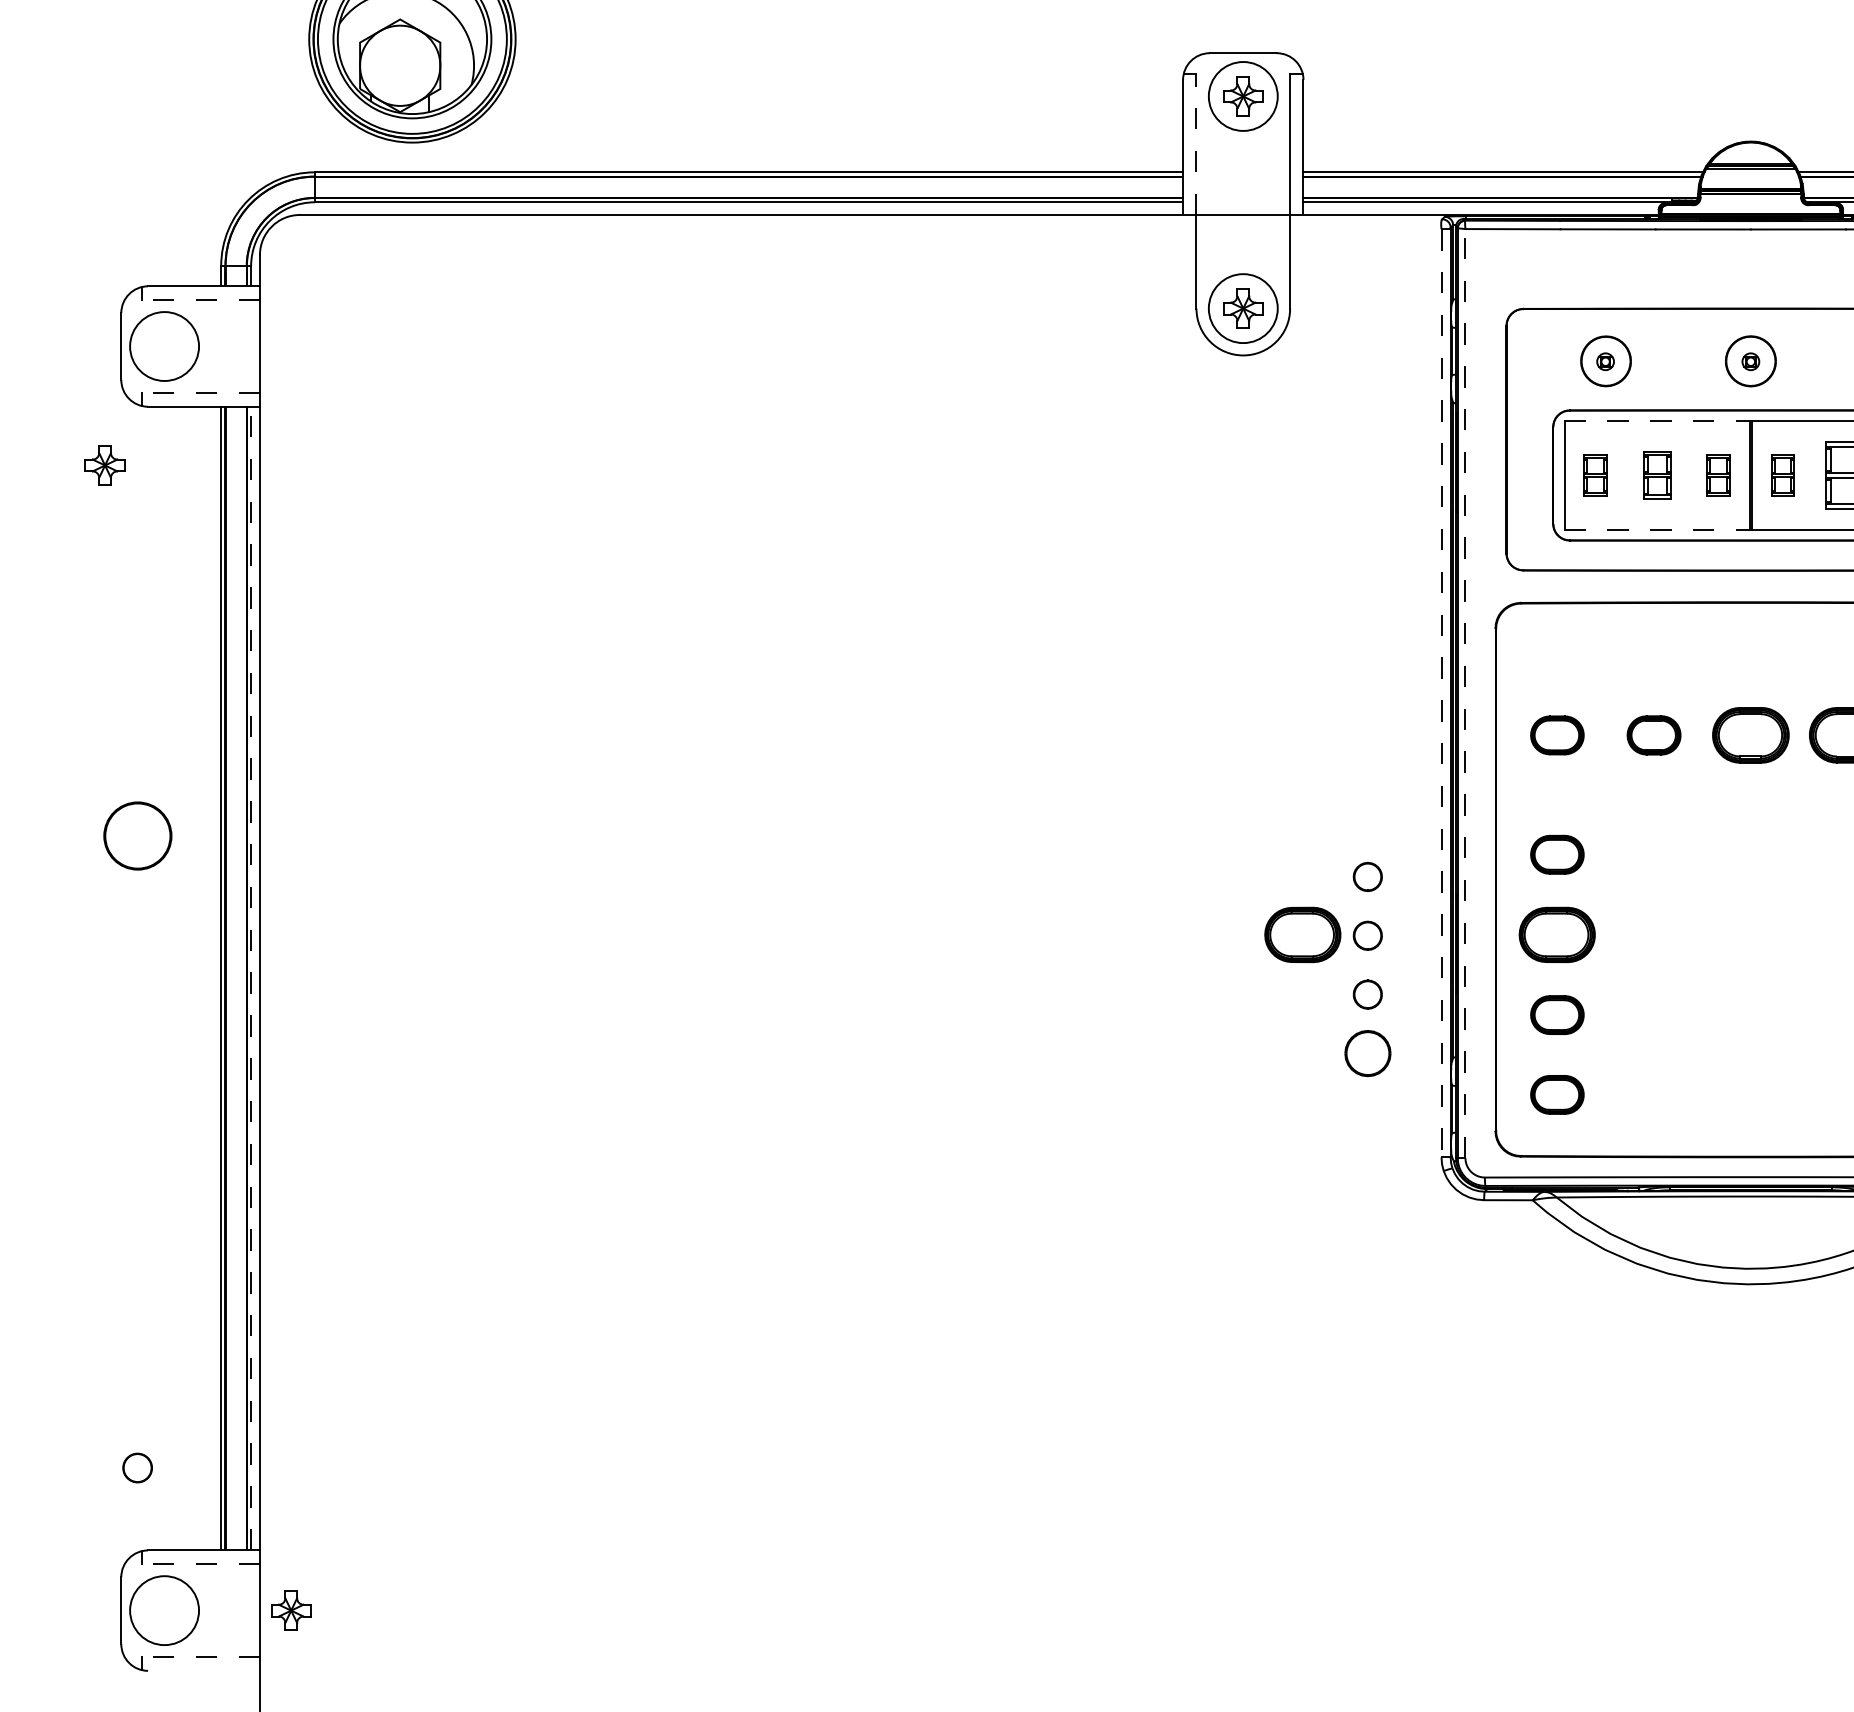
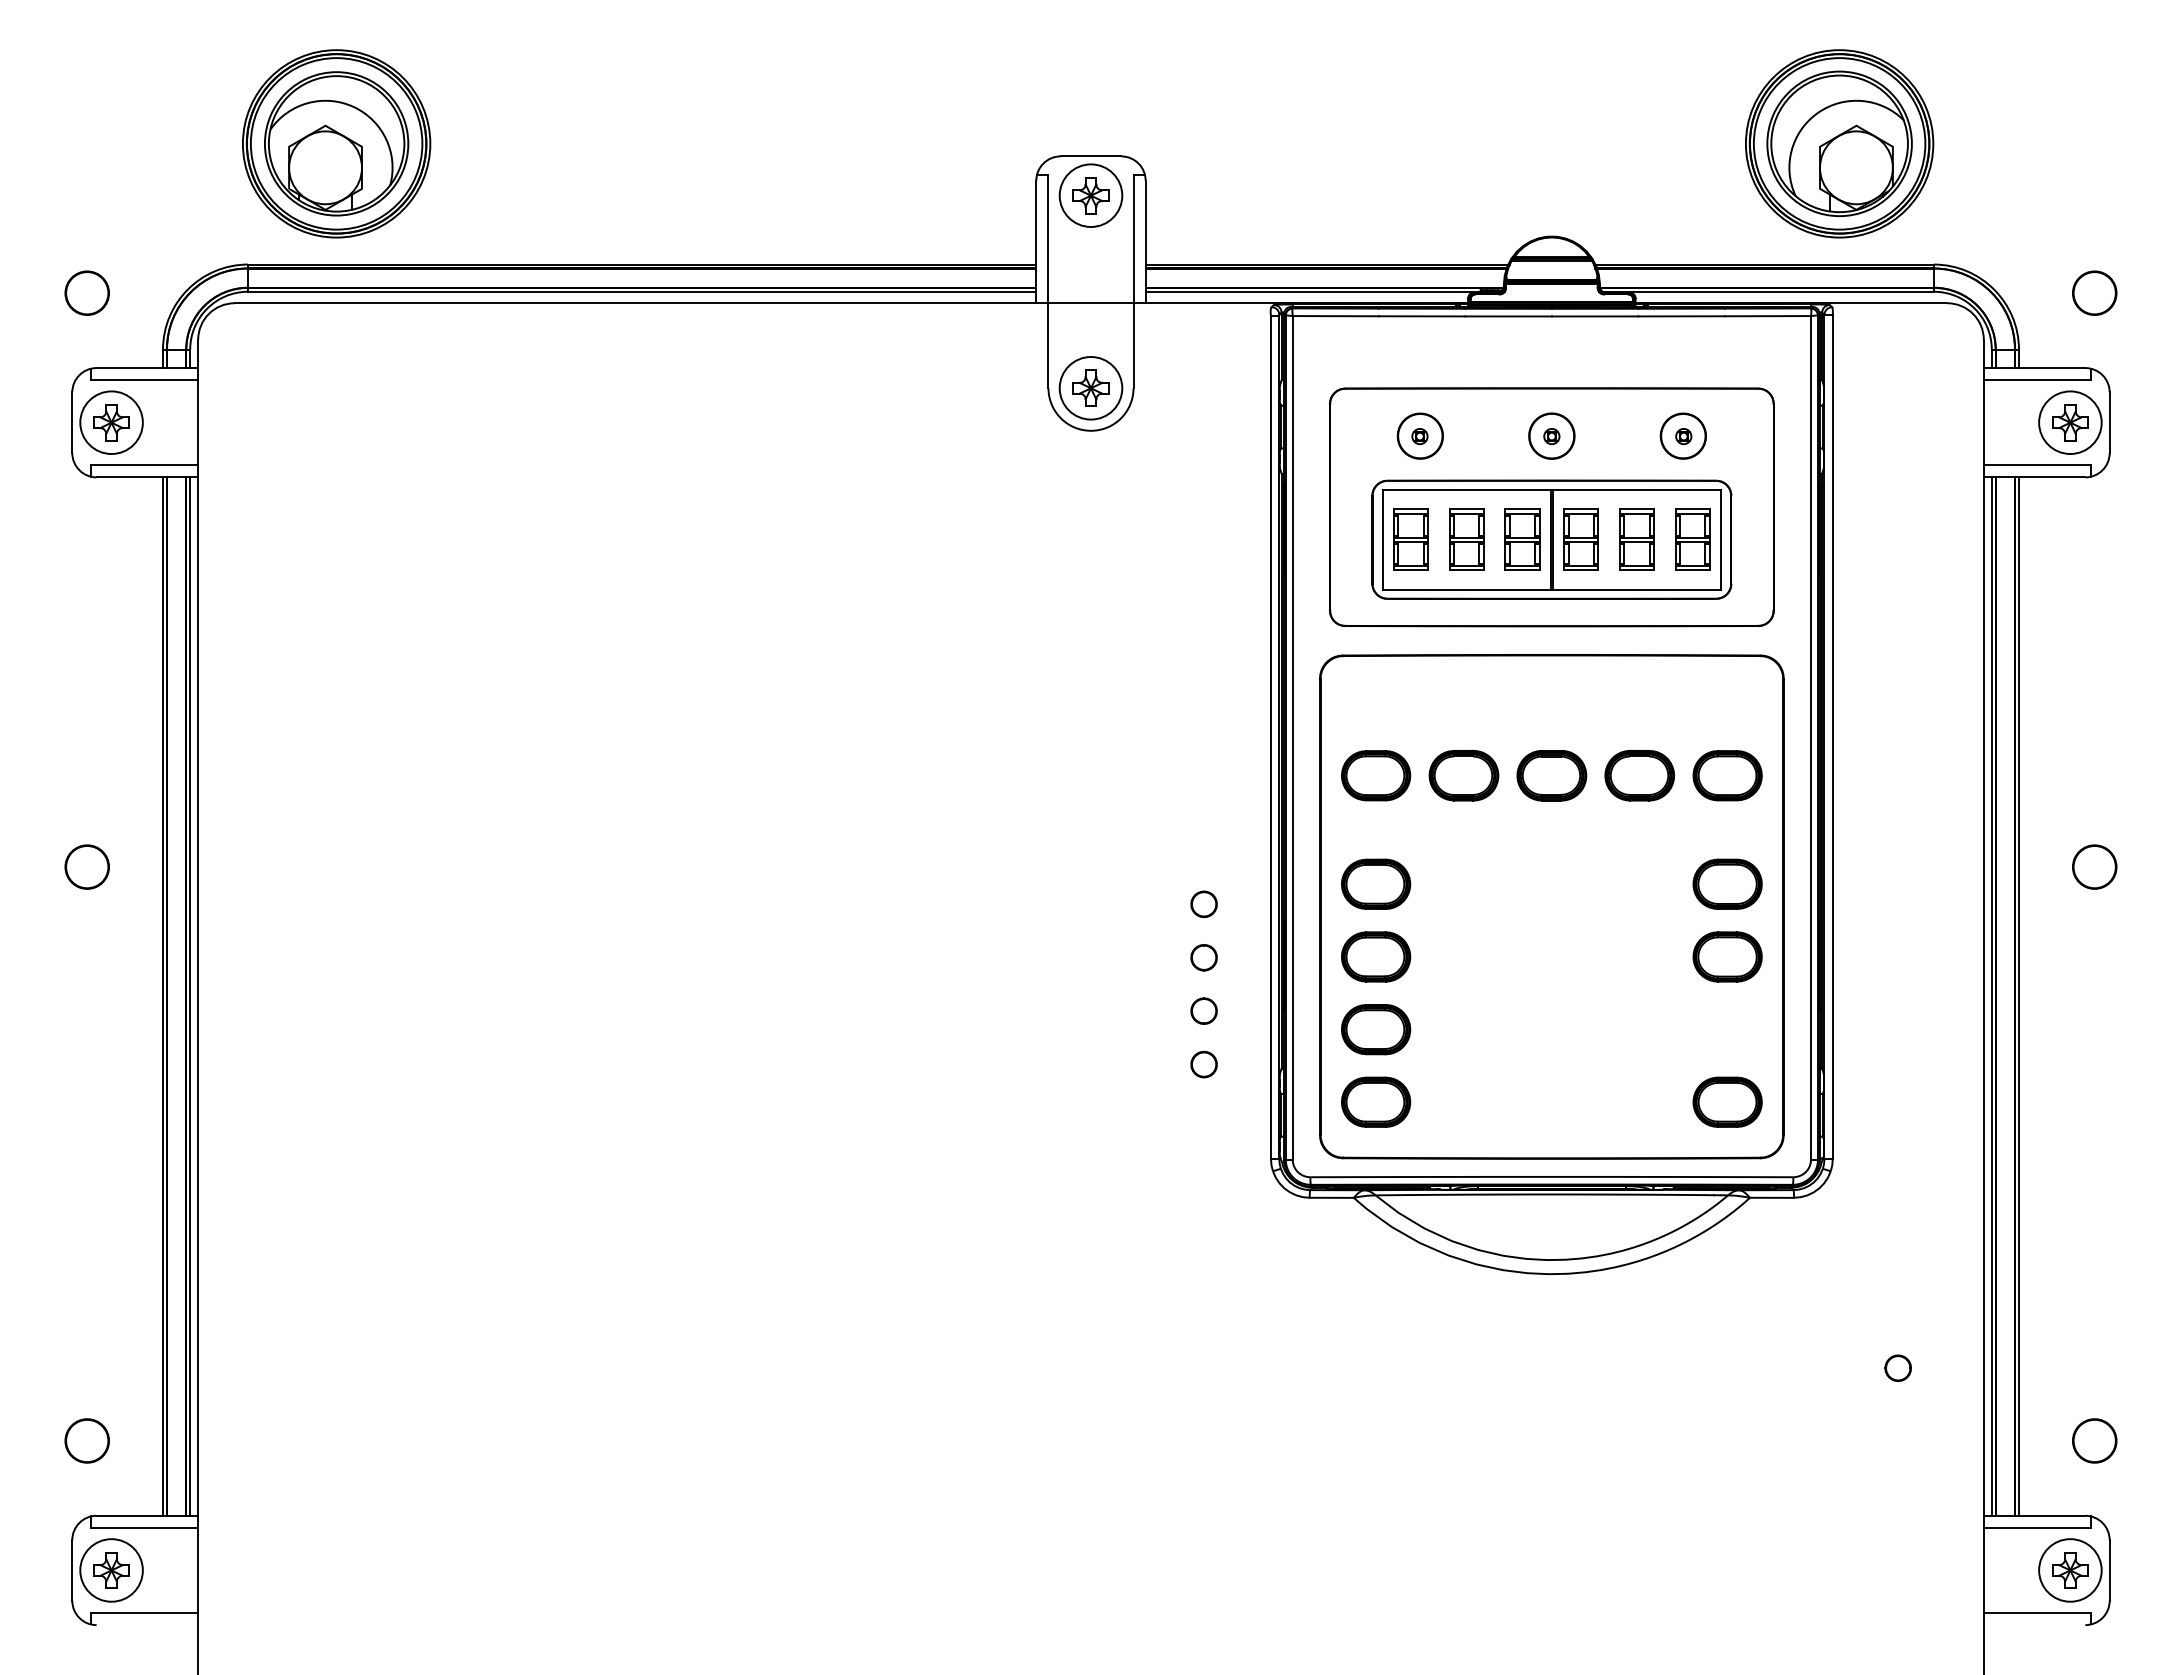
line: (1196, 143) -> (1048, 238), dashed -> solid
circle: (136, 203) -> (86, 292), added
line: (200, 300) -> (144, 380), dashed -> solid
line: (200, 393) -> (144, 465), dashed -> solid
line: (1657, 421) -> (1467, 490), dashed -> solid
part: (104, 465) -> (111, 422), moved
part: (1595, 475) -> (1410, 539), size x1.67
part: (1656, 475) -> (1466, 539), size x1.43
part: (1718, 475) -> (1522, 539), size x1.67
part: (1782, 475) -> (1580, 539), size x1.67
line: (1657, 530) -> (1467, 589), dashed -> solid
line: (1465, 693) -> (1292, 737), dashed -> solid
line: (1440, 694) -> (1270, 738), dashed -> solid
part: (1557, 735) -> (1376, 775), size x1.43
part: (1653, 735) -> (1463, 775), size x1.43
circle: (136, 835) -> (86, 866), size x0.71
part: (1557, 854) -> (1376, 883), size x1.43
part: (1303, 934) -> (1145, 956), removed
line: (251, 978) -> (190, 996), dashed -> solid
part: (1557, 1014) -> (1376, 1029), size x1.43
part: (1367, 1053) -> (1203, 1064), size x0.62
part: (1557, 1094) -> (1376, 1101), size x1.43
circle: (136, 1467) -> (86, 1440), size x1.67
line: (200, 1563) -> (144, 1527), dashed -> solid
part: (291, 1610) -> (111, 1570), moved
line: (200, 1656) -> (144, 1612), dashed -> solid

